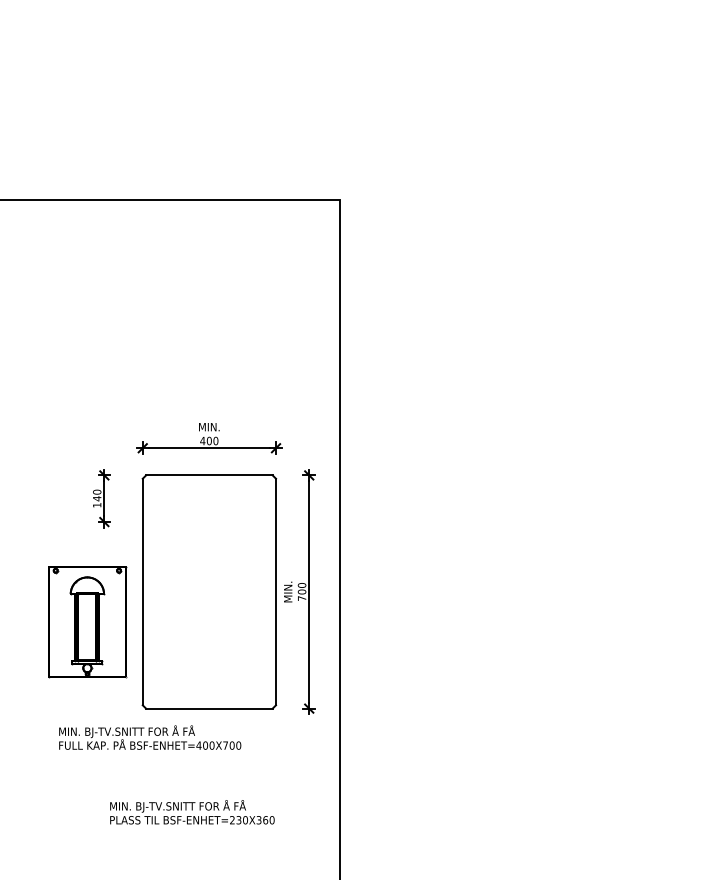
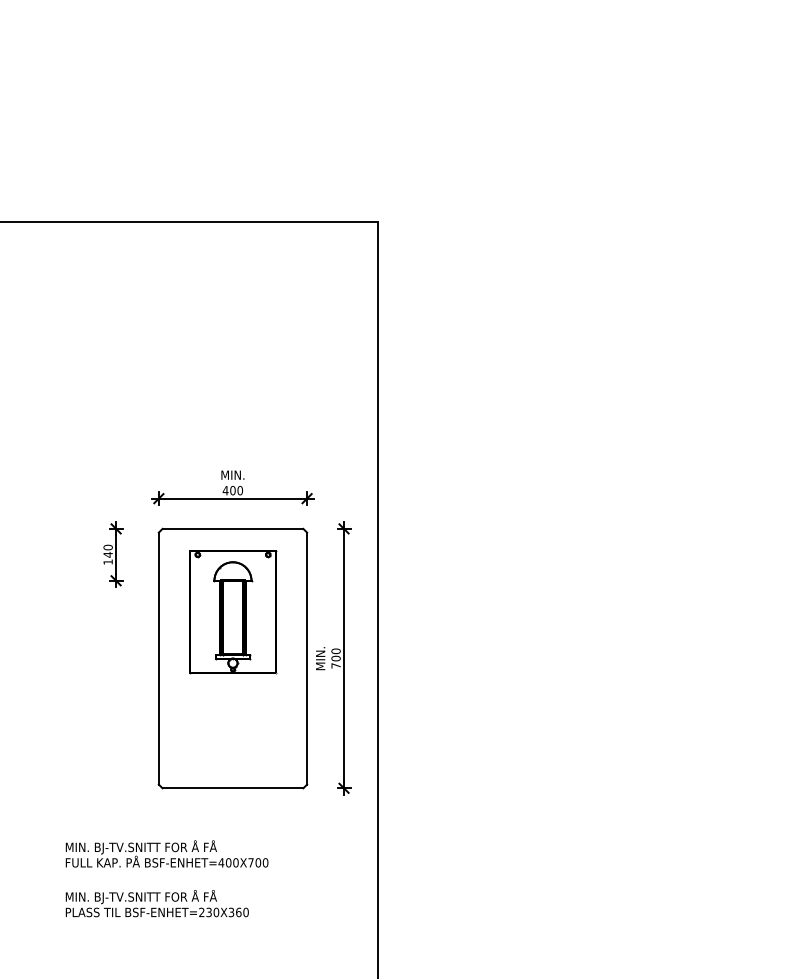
part: (87, 622) -> (233, 612), moved
text: (150, 737) -> (167, 853), moved
text: (192, 812) -> (157, 903), moved

